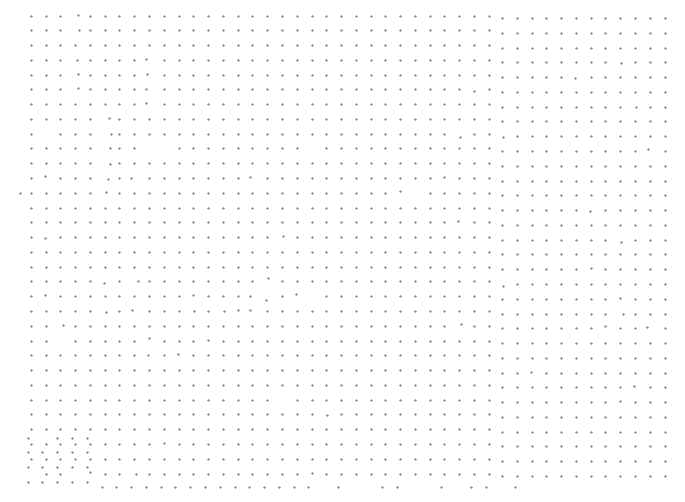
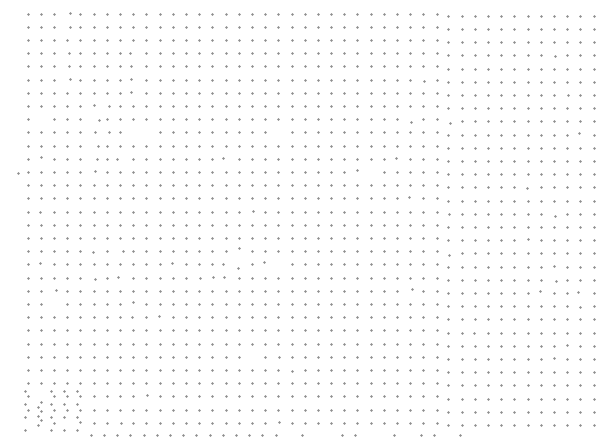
part: (114, 118) -> (102, 105), size x1.6
part: (114, 148) -> (102, 132), size x1.6
part: (44, 463) -> (39, 413), size x0.7

